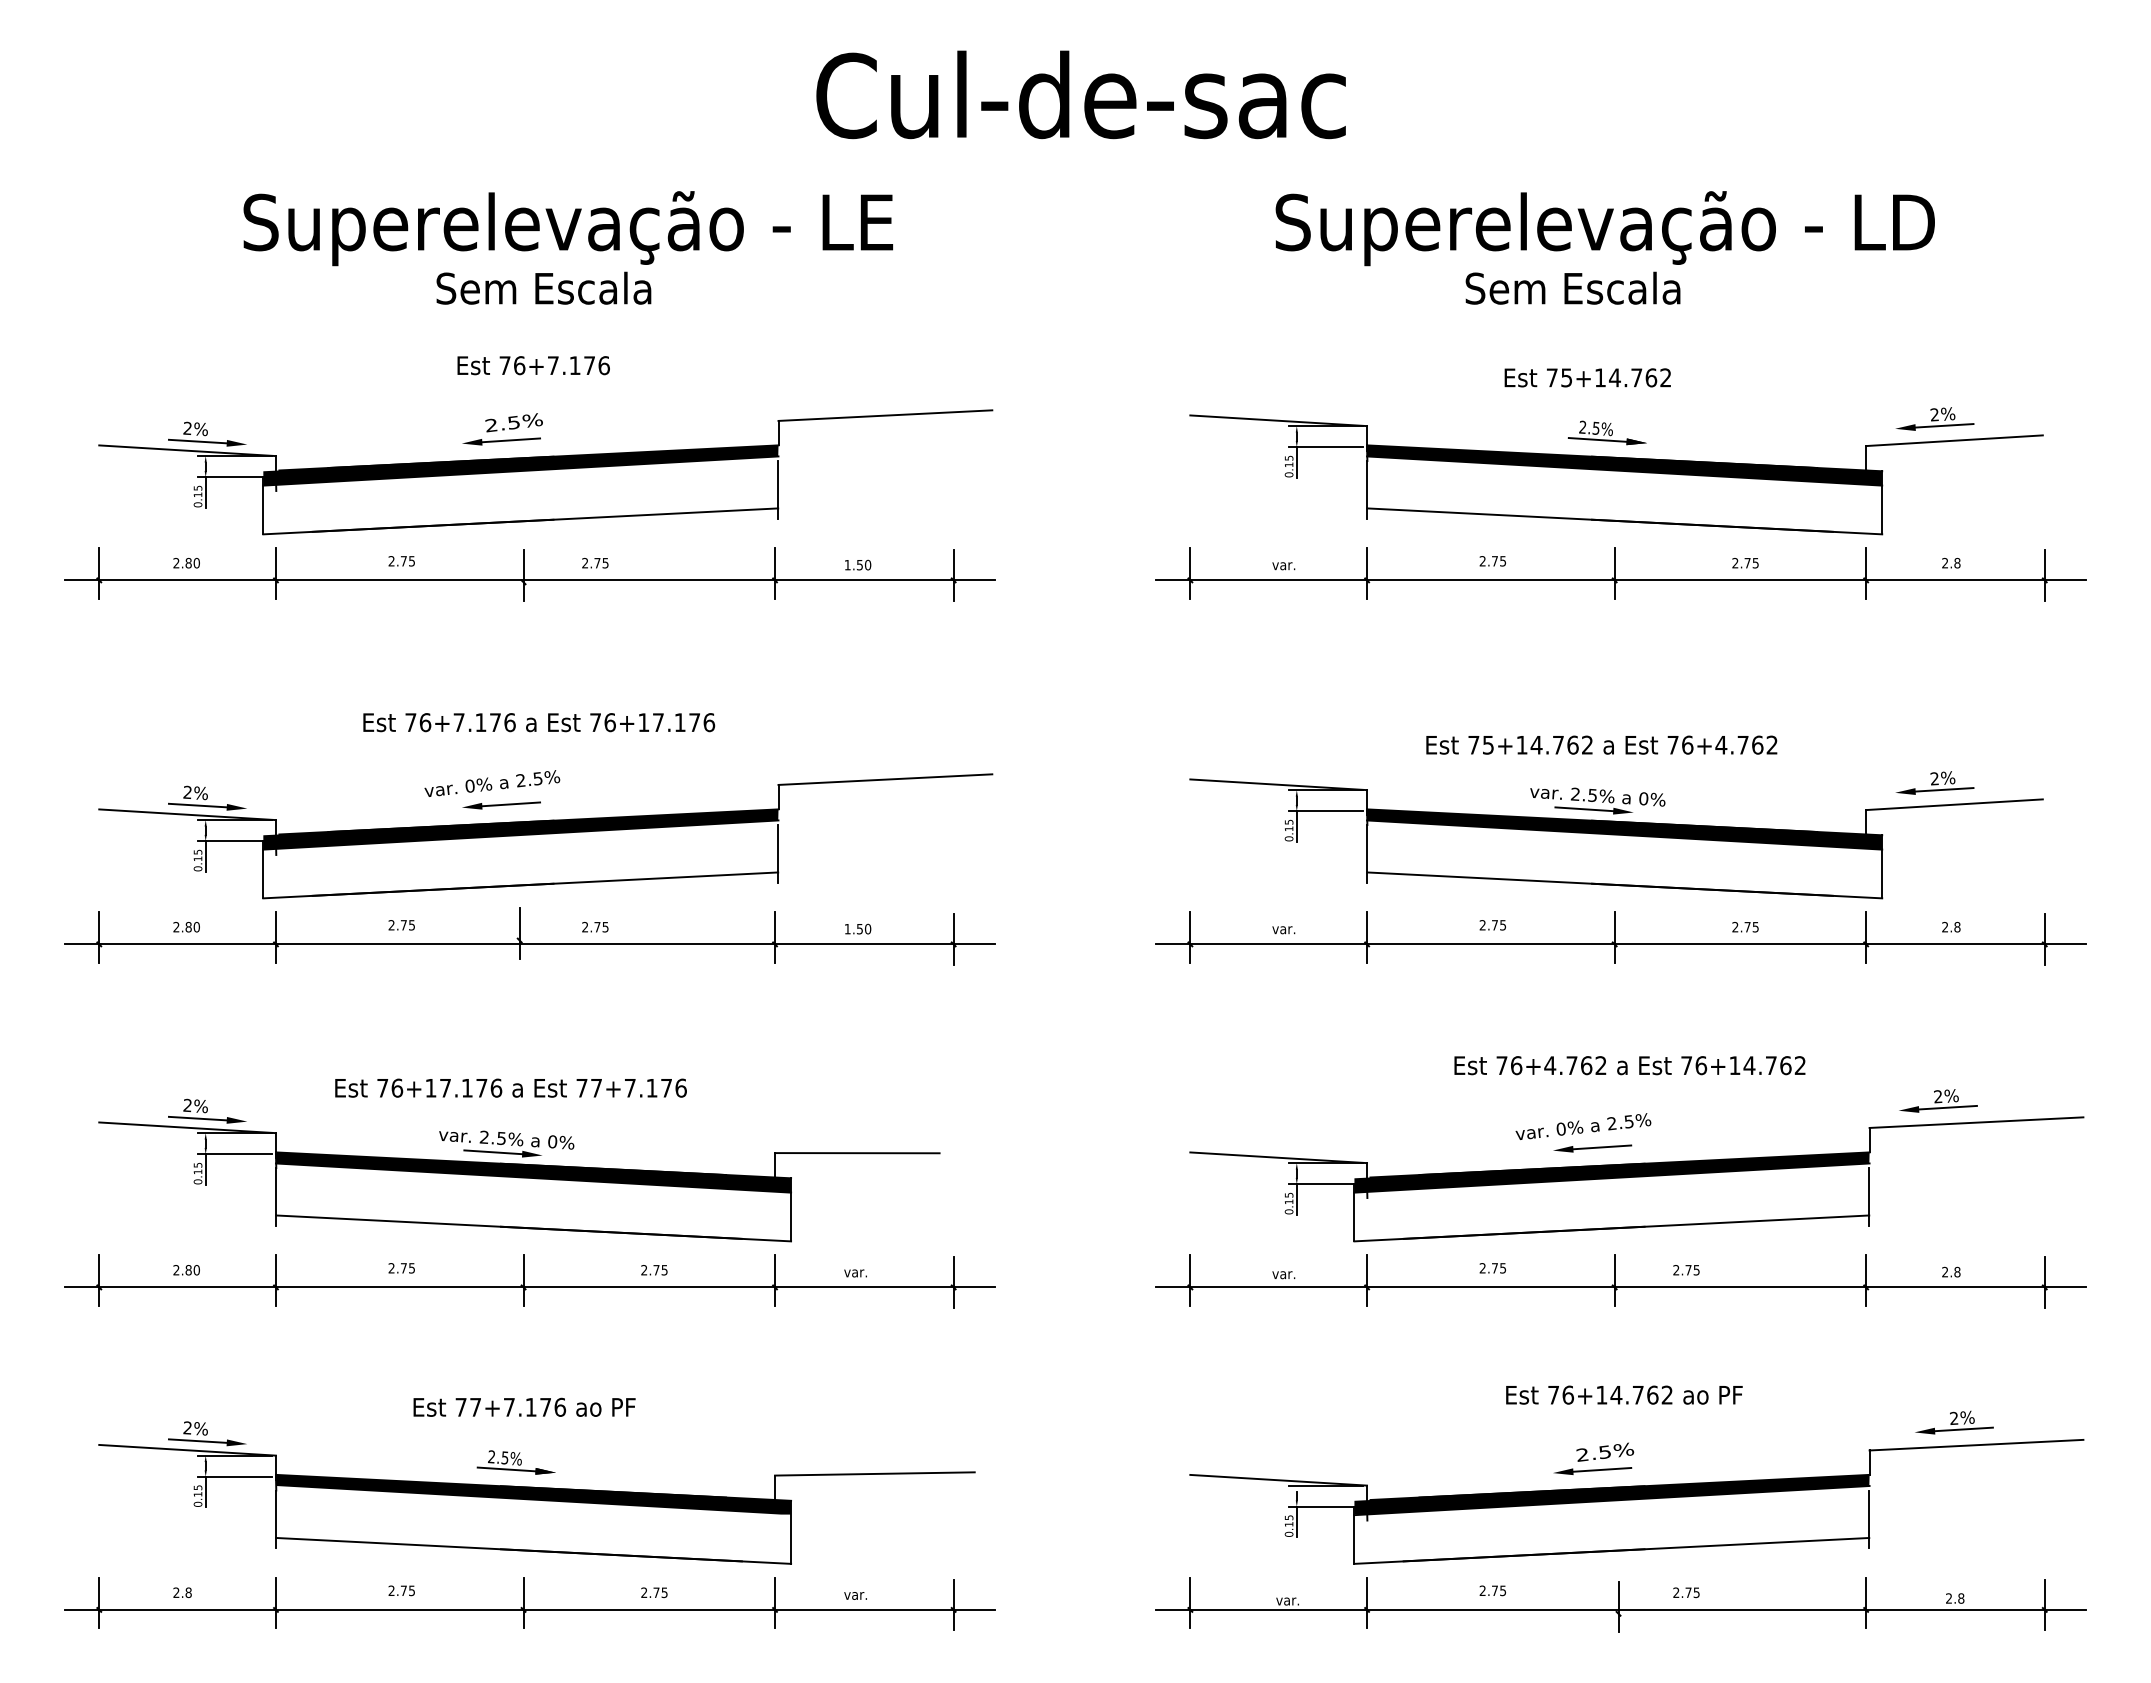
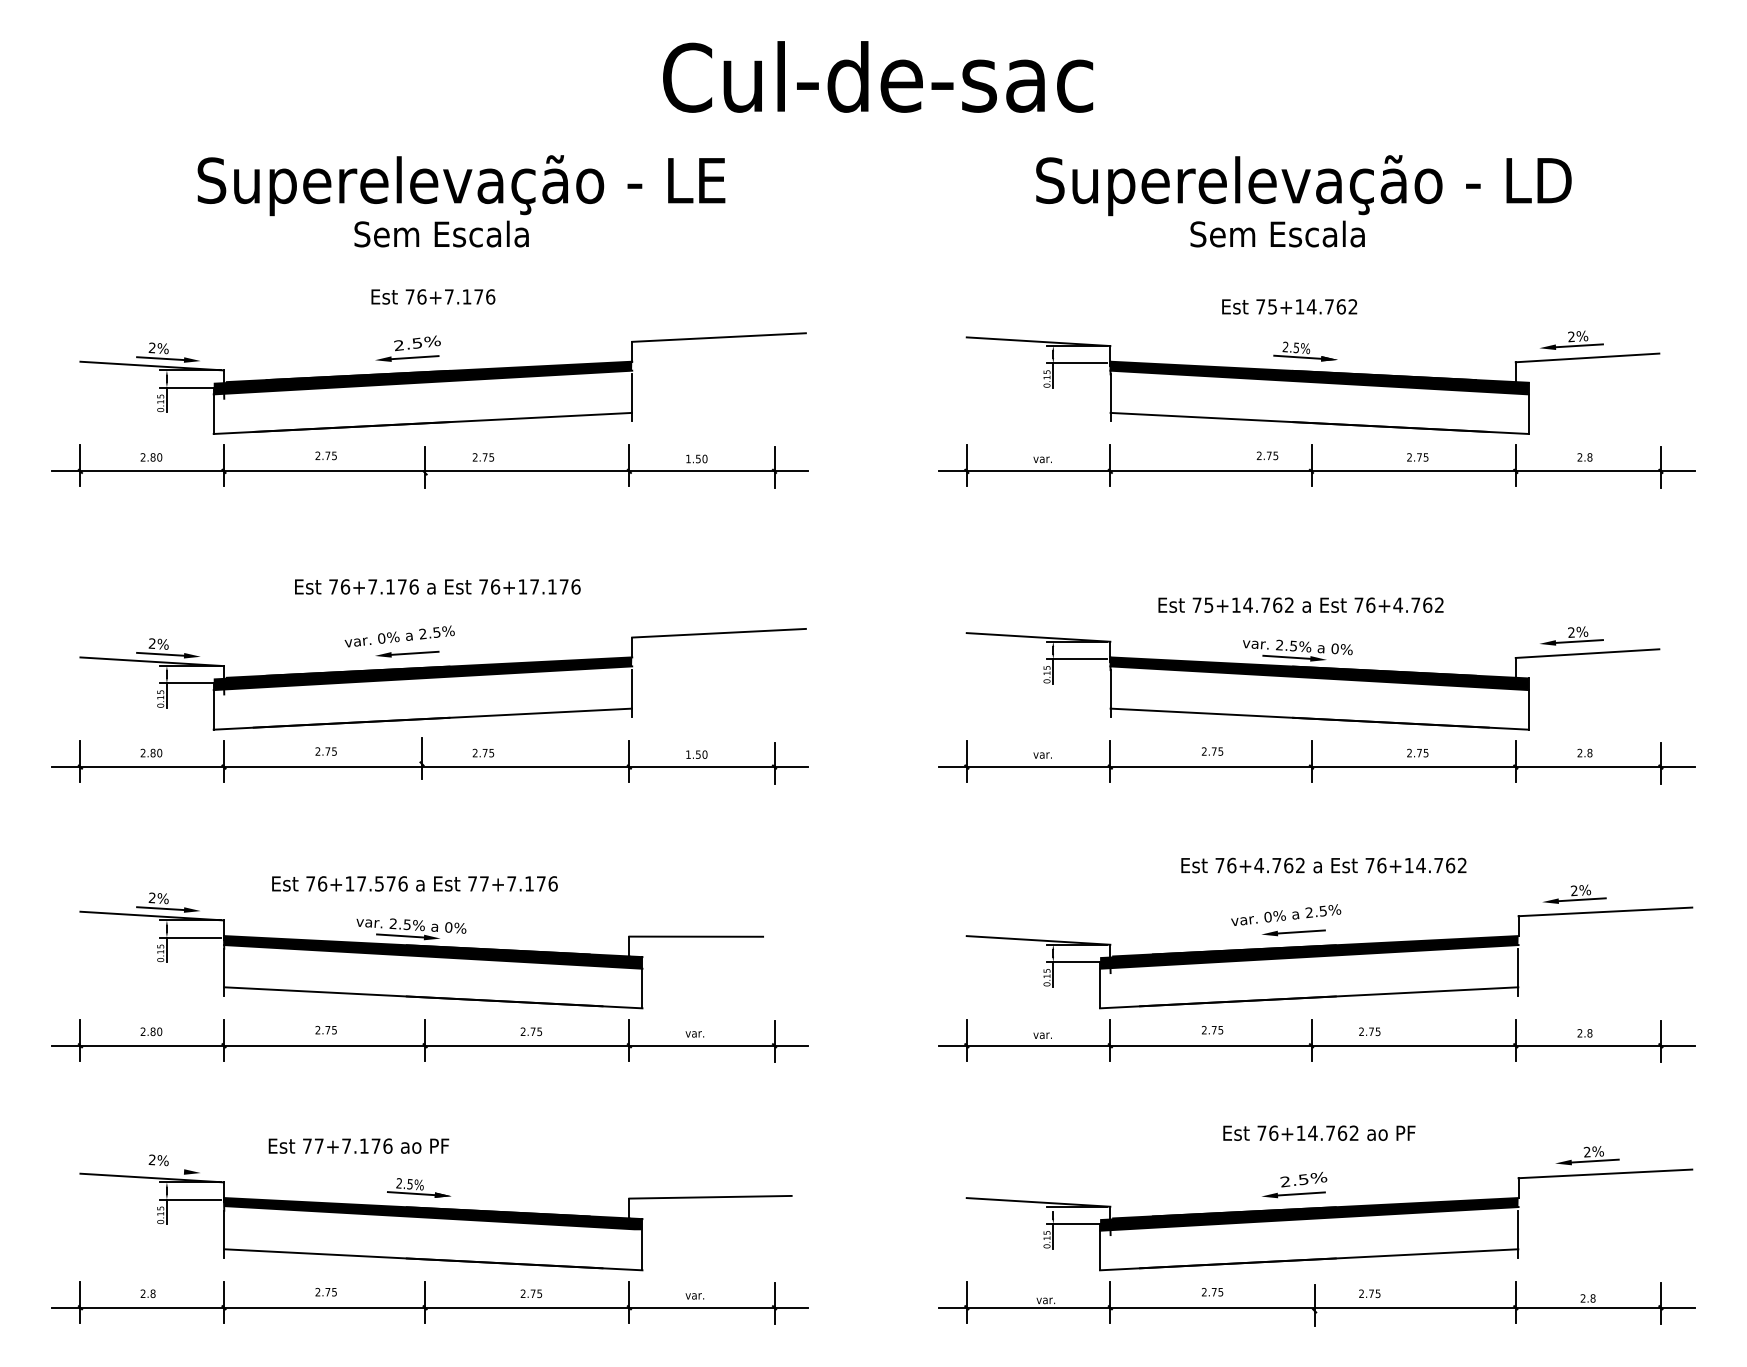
text: (1492, 560) -> (1267, 455), moved
text: (467, 1087) -> (379, 883), 76+17.176 -> 76+17.576
text: (524, 1406) -> (358, 1145), moved
line: (197, 1440) -> (160, 1170), removed

